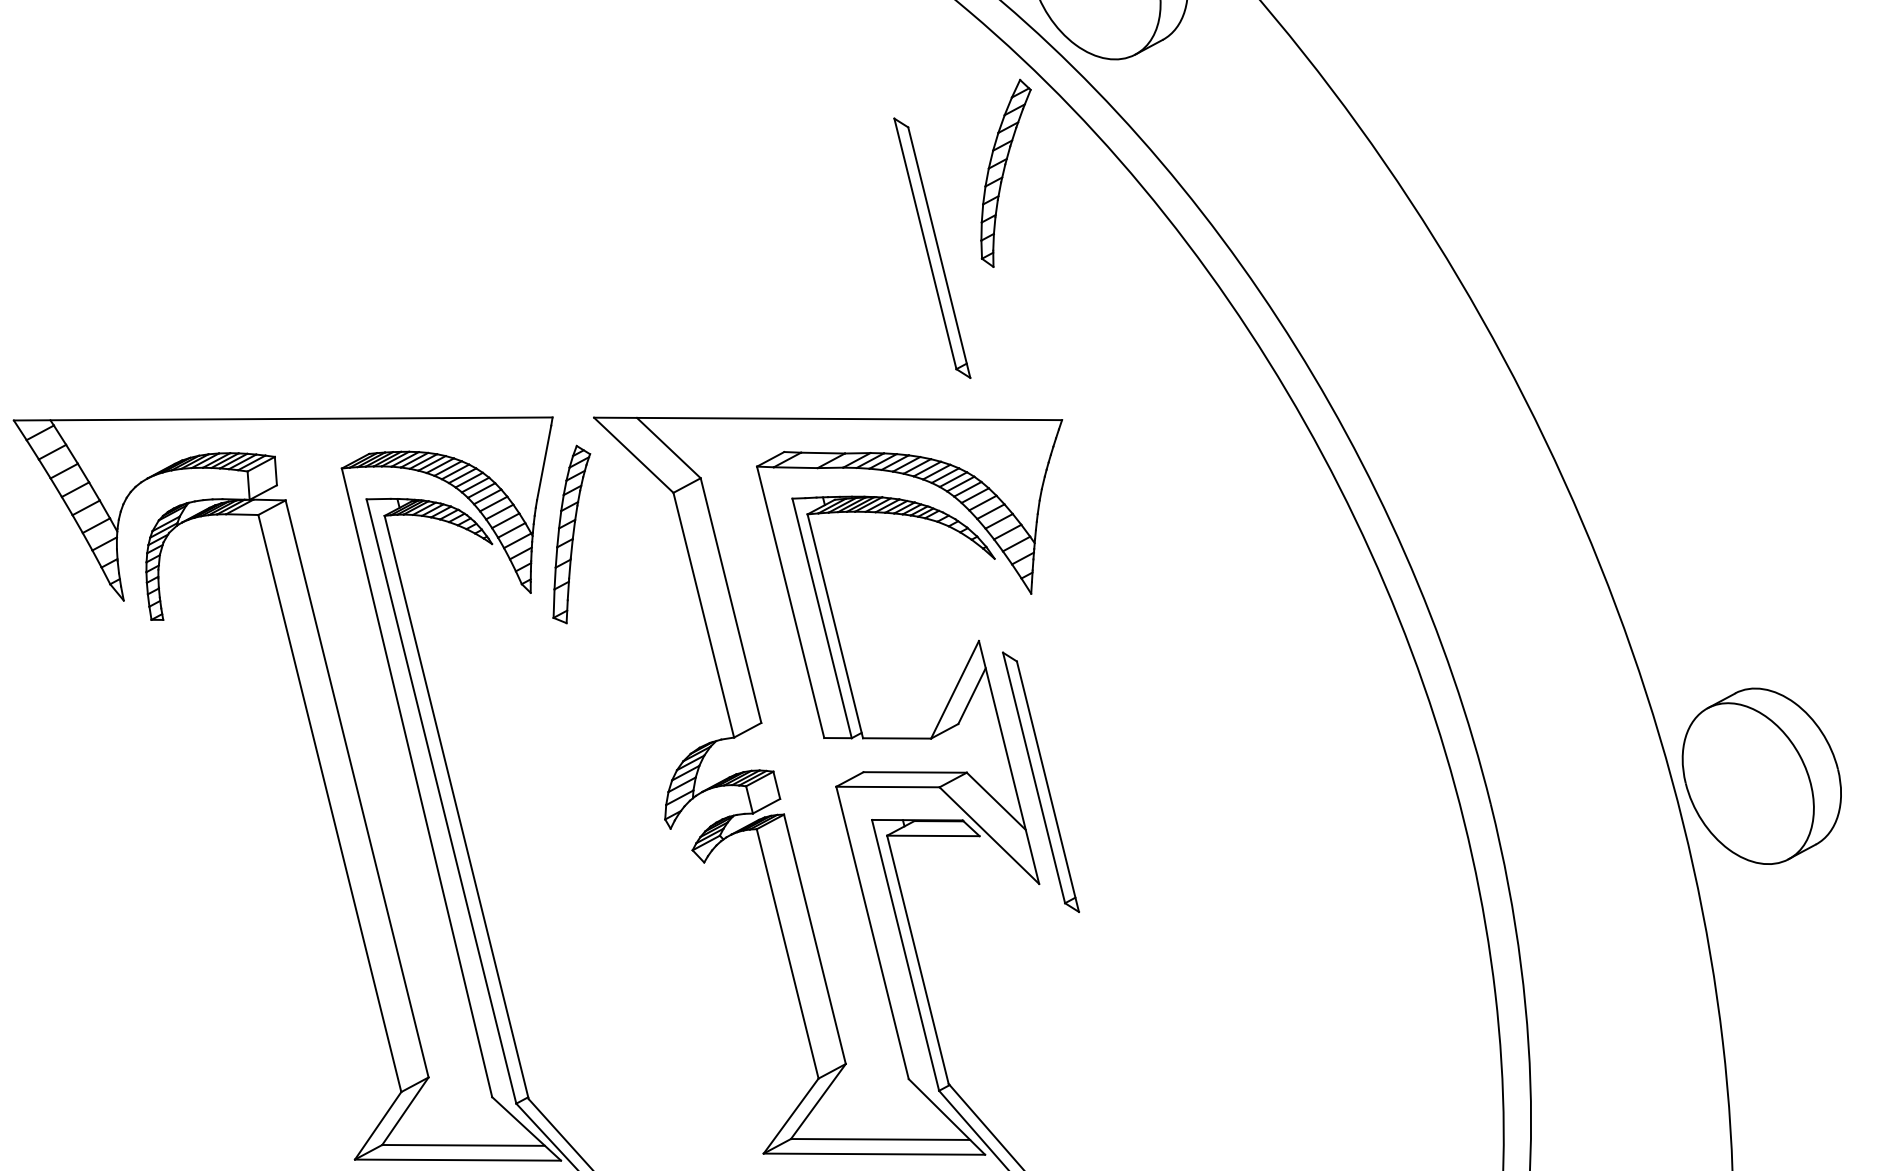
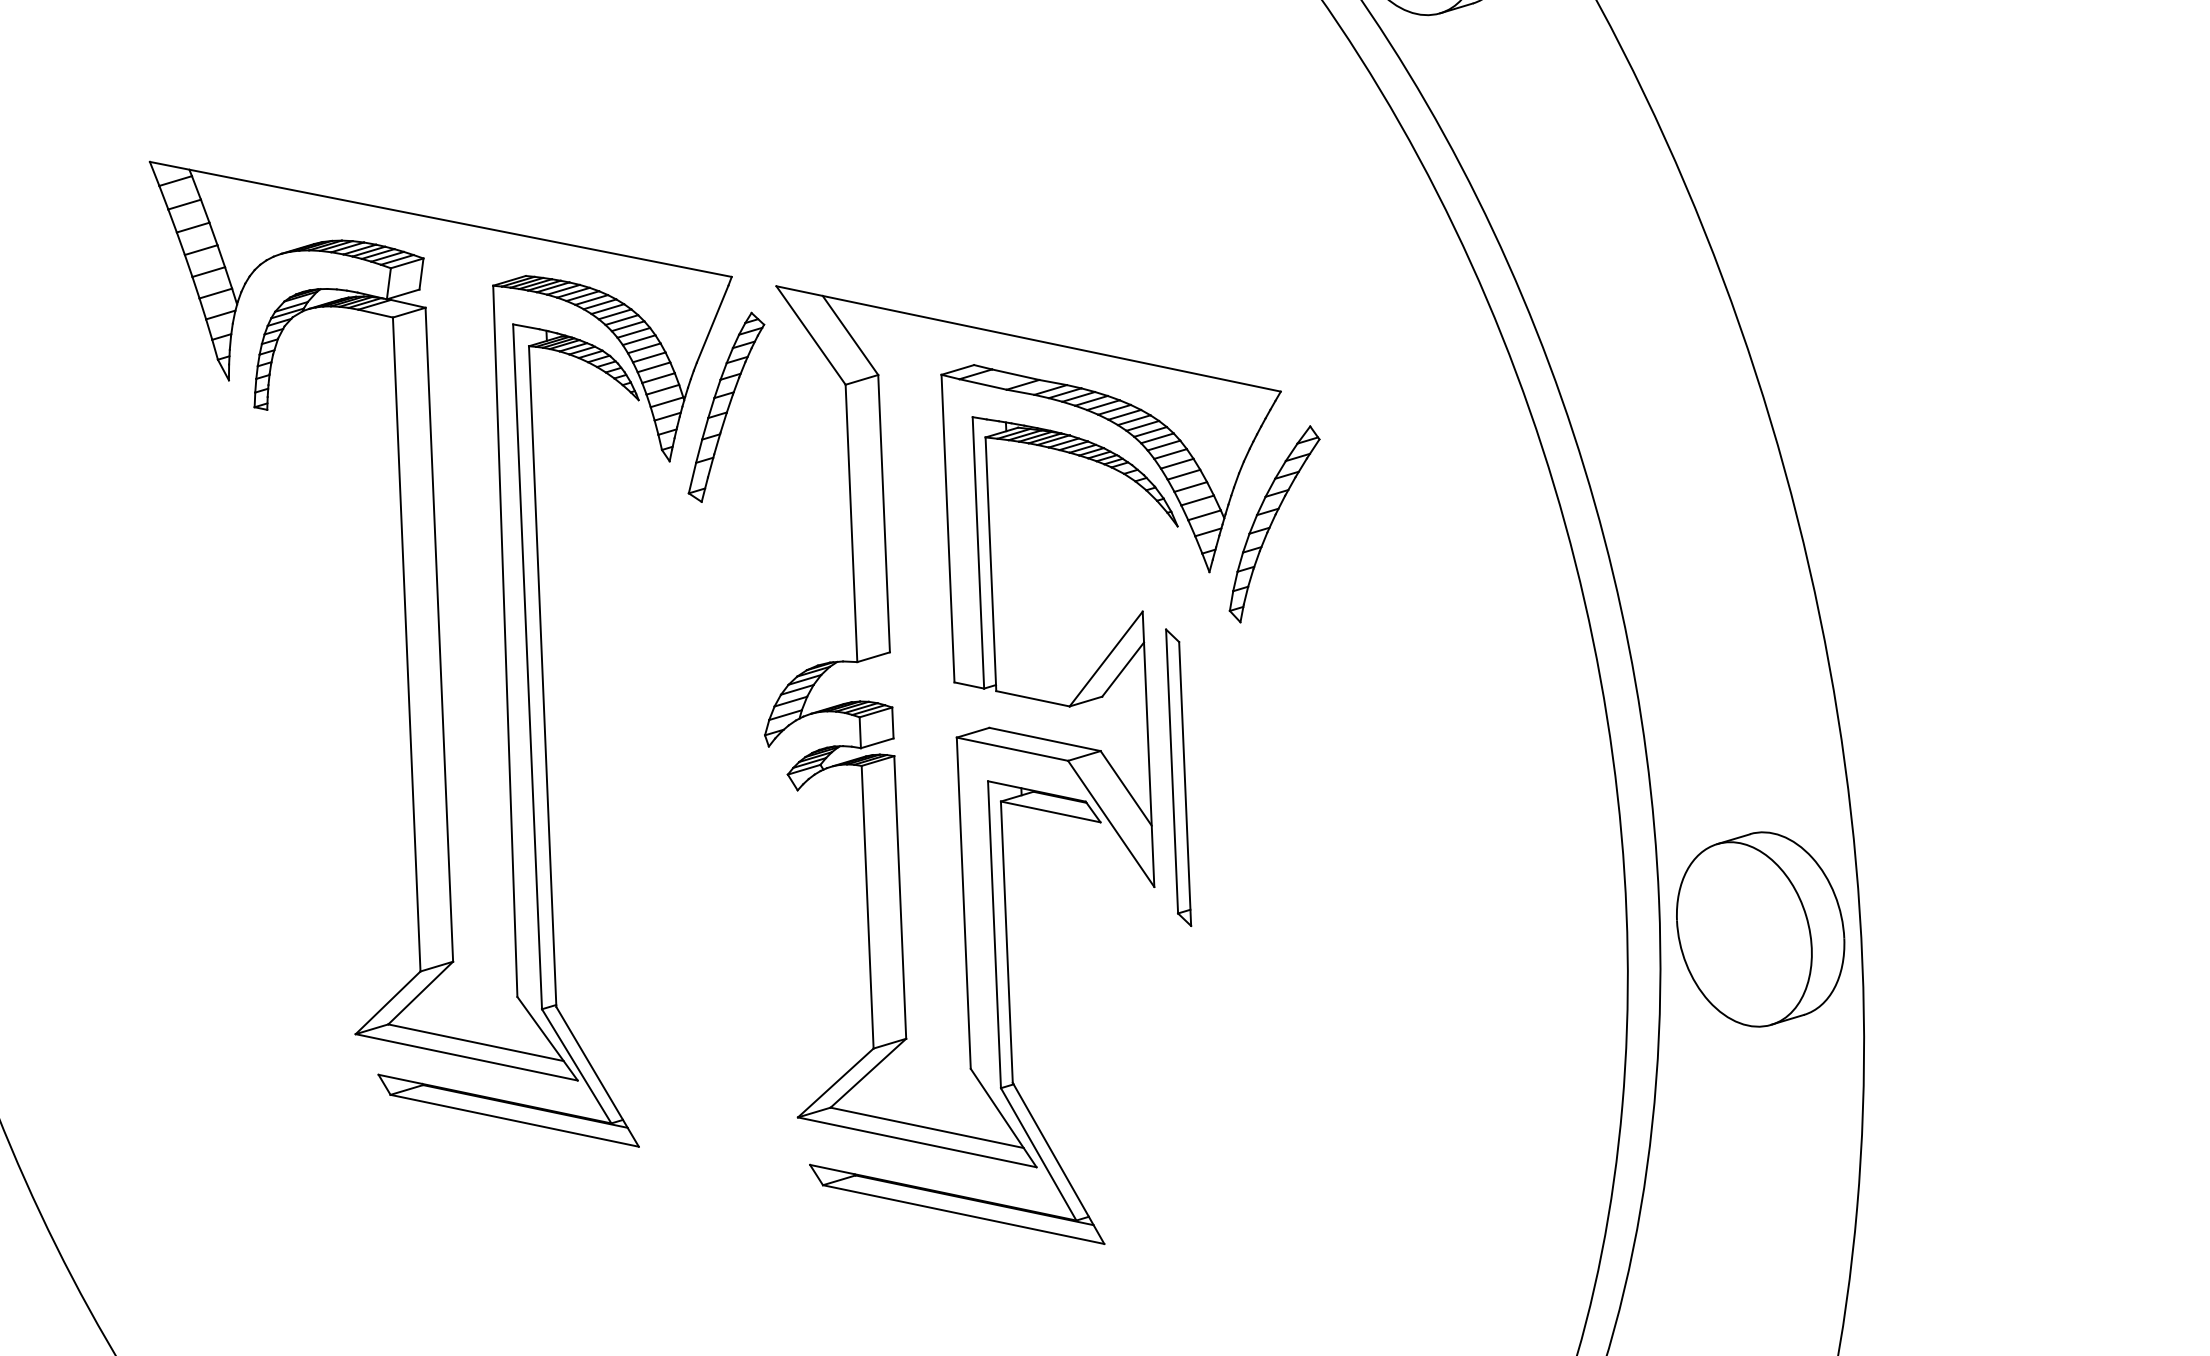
part: (1006, 173) -> (1274, 524), moved
part: (932, 248) -> (1178, 177), removed
part: (1761, 776) -> (1760, 929), moved

